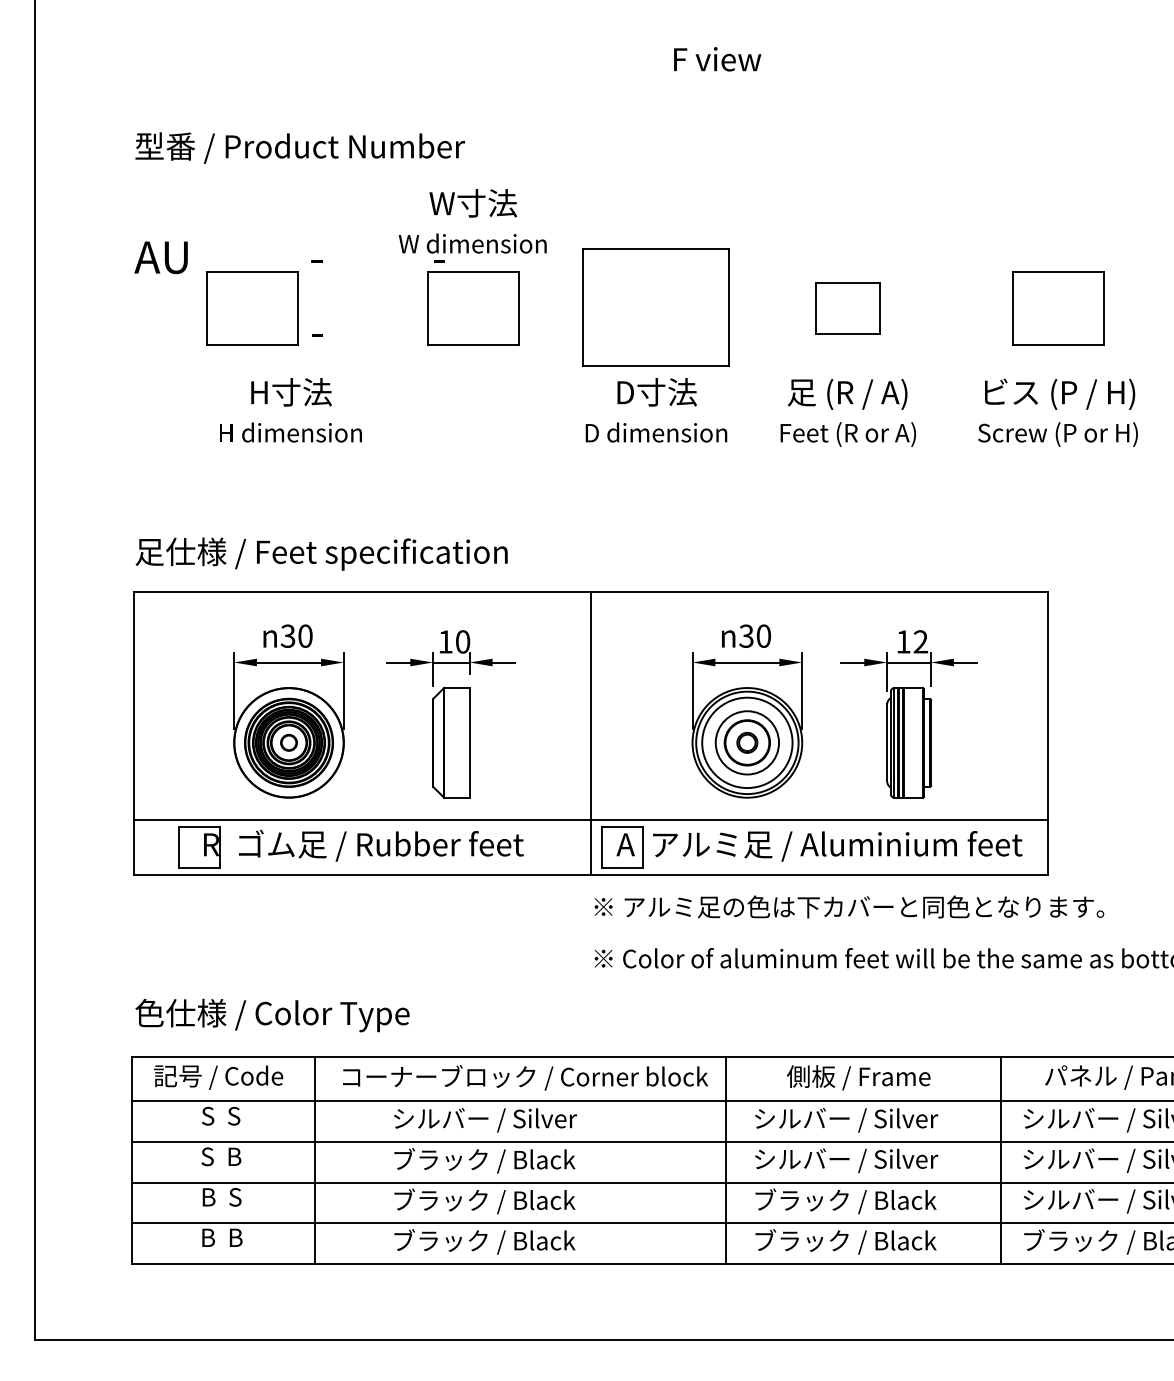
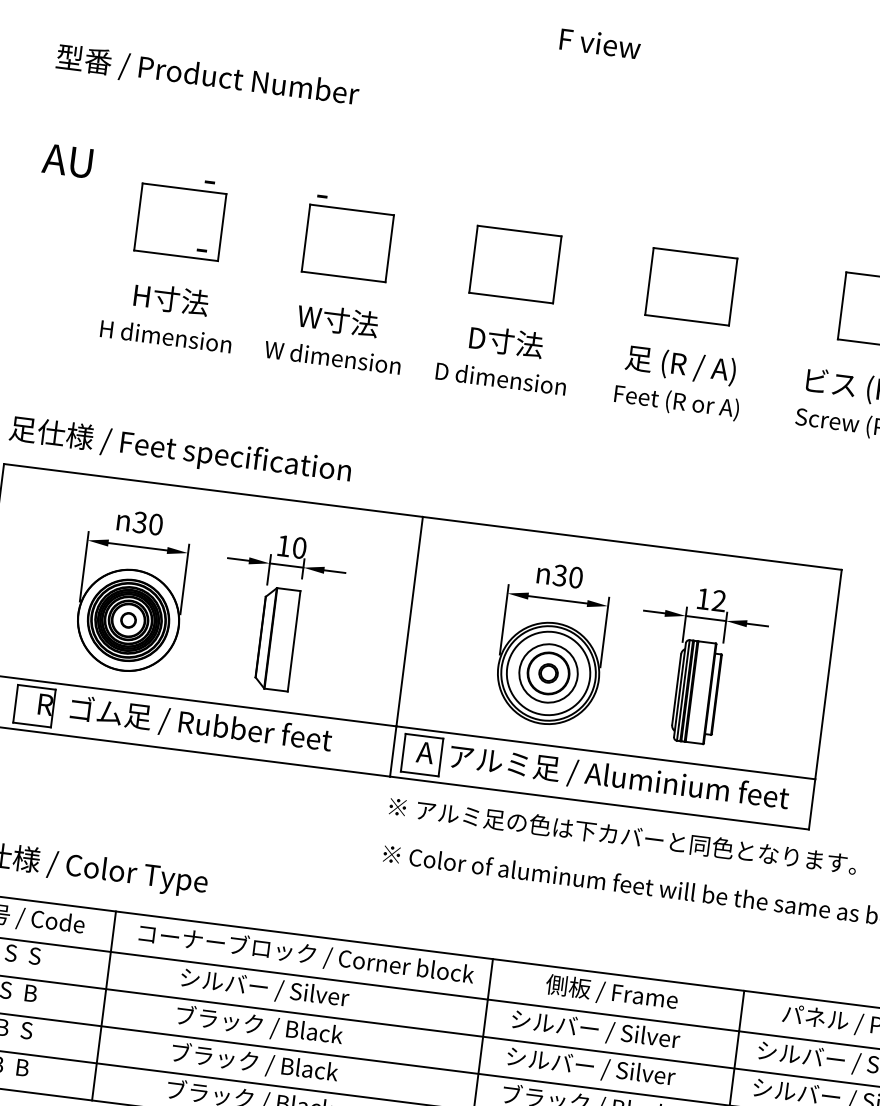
text: (472, 221) -> (335, 337), moved
part: (252, 308) -> (180, 222), moved
part: (656, 308) -> (515, 264), size x0.62
part: (848, 308) -> (691, 287), size x1.43

